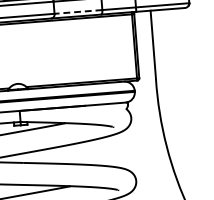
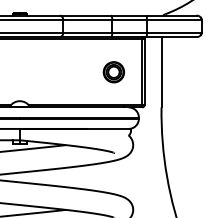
line: (78, 11) -> (87, 32), dashed -> solid
part: (106, 48) -> (113, 72), added

